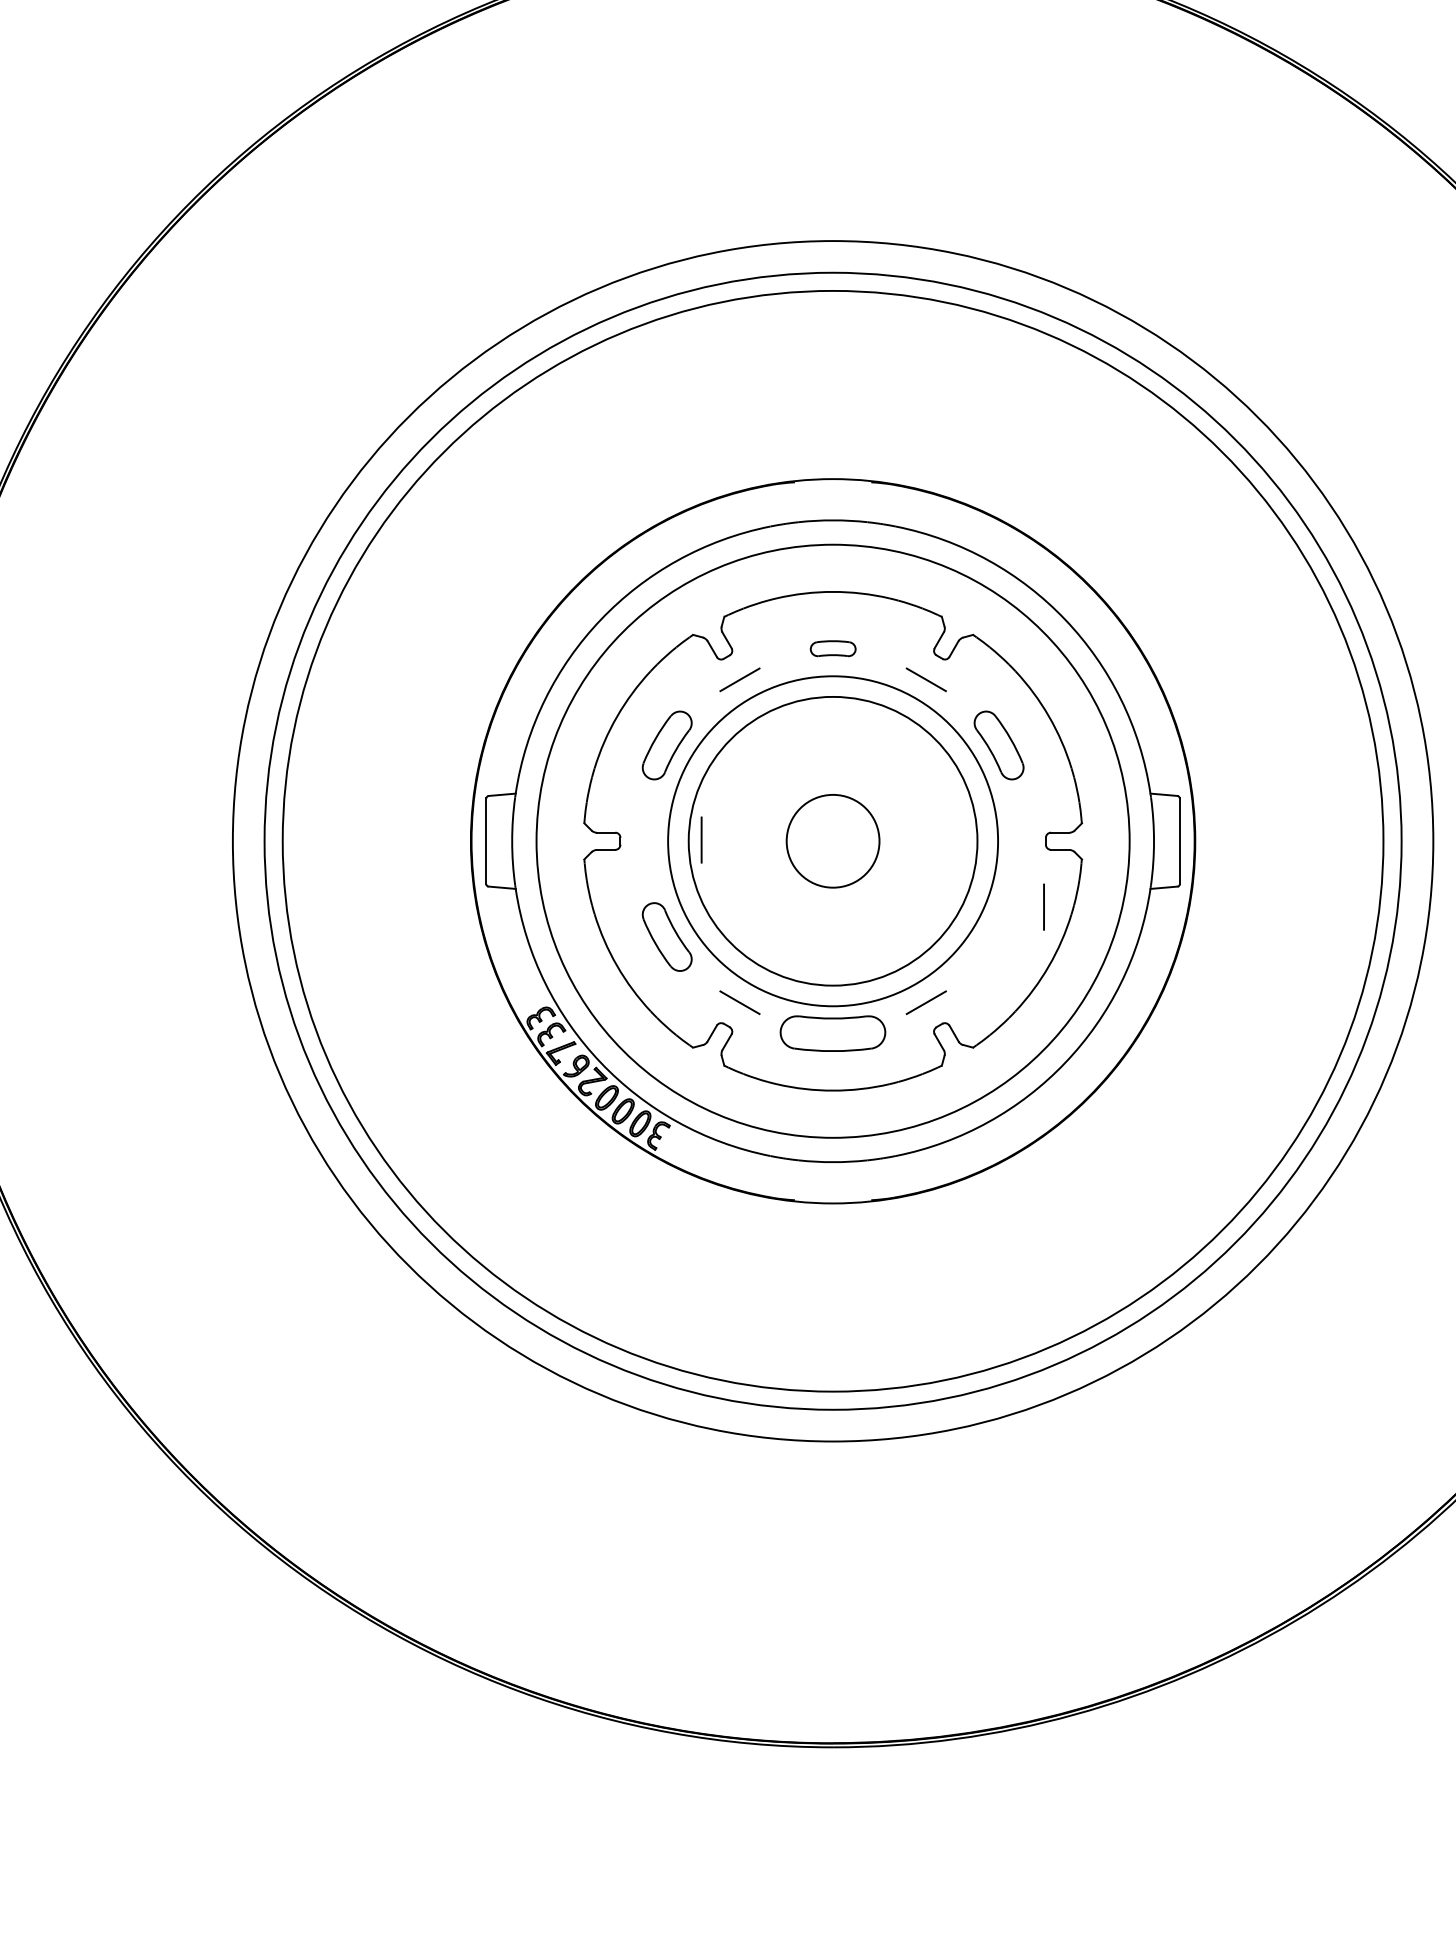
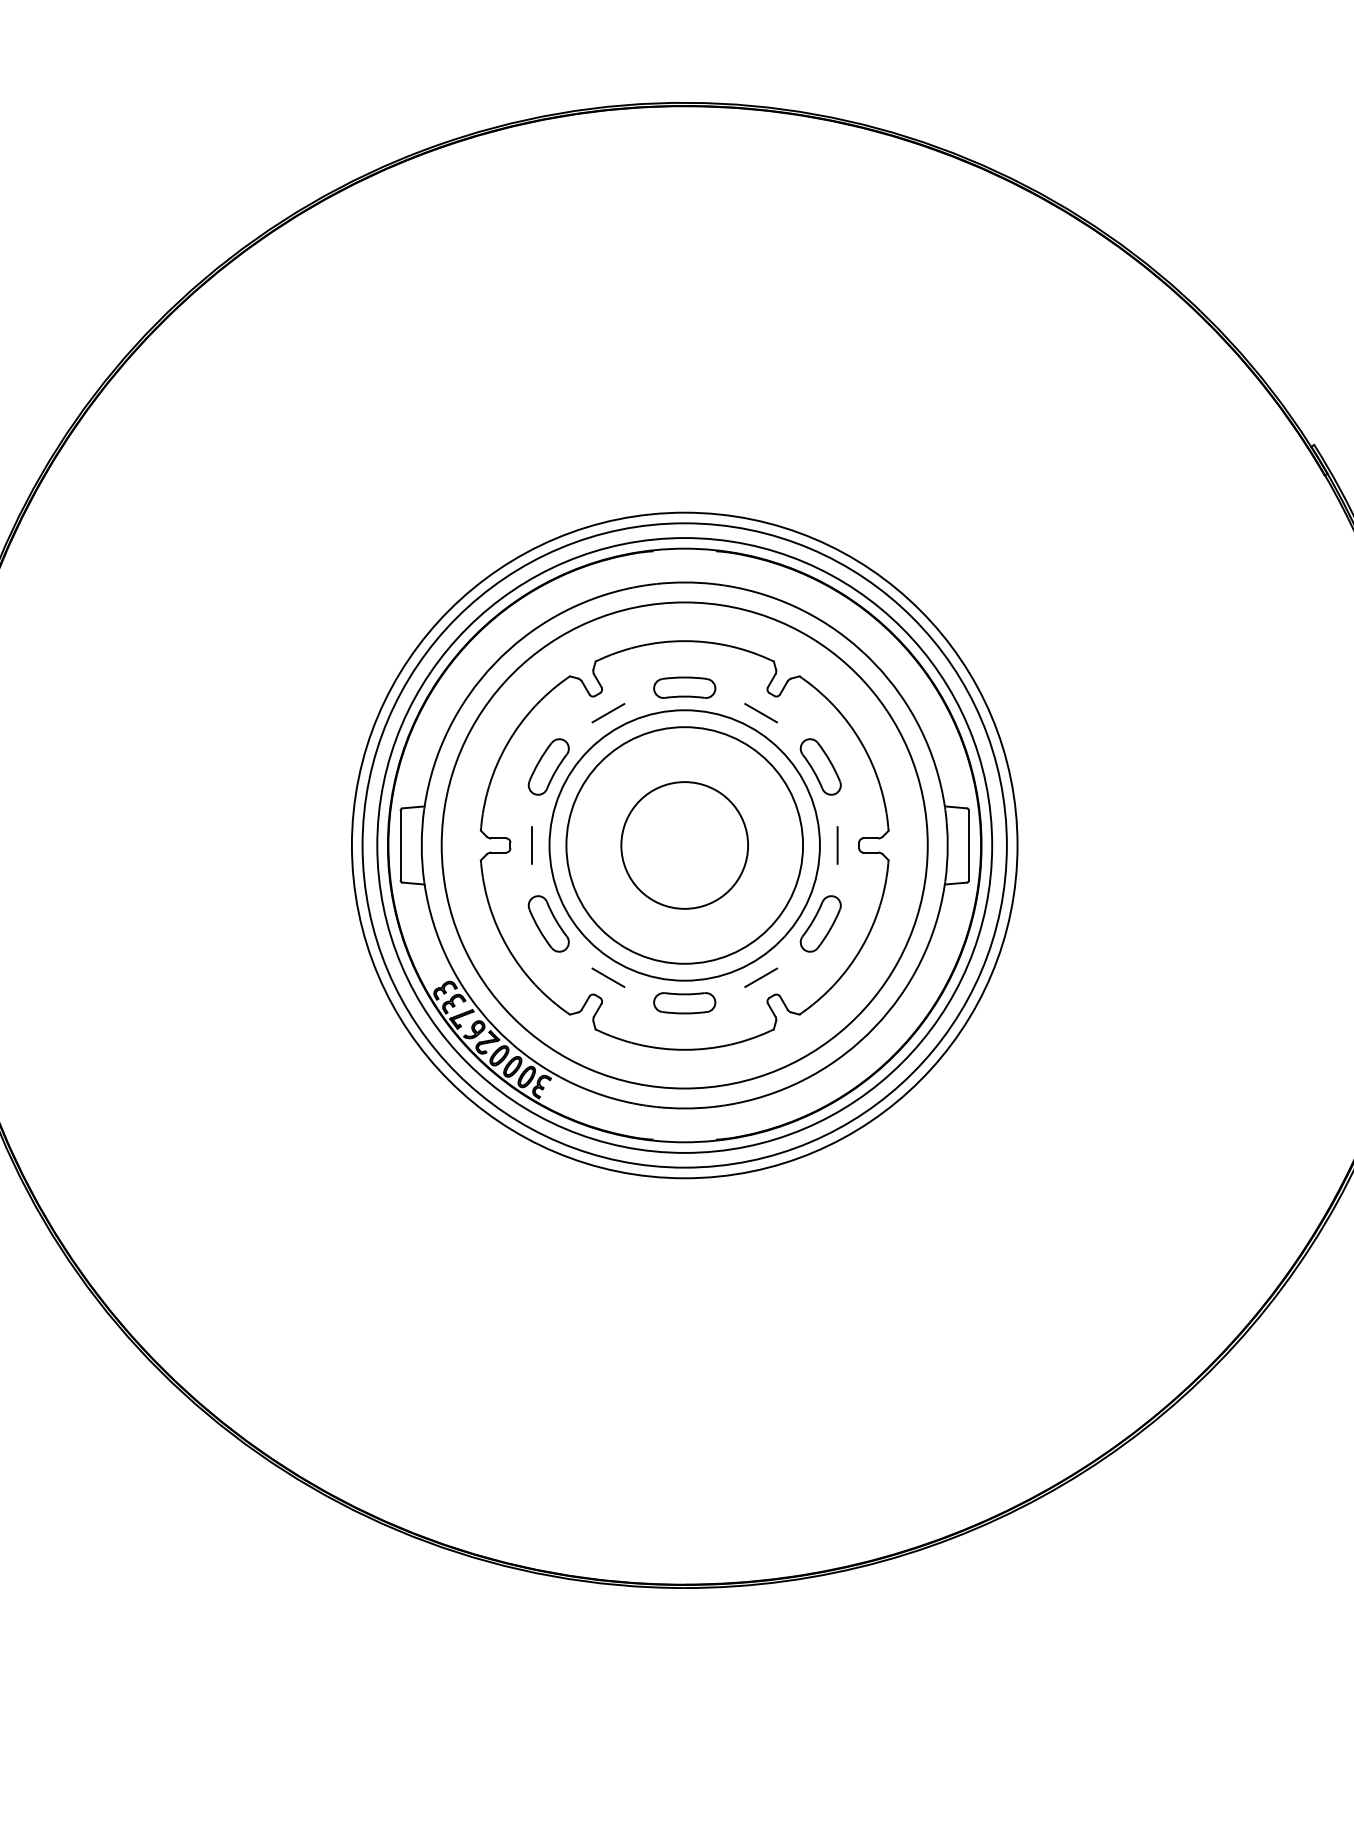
part: (832, 648) -> (684, 687), size x1.67
line: (701, 840) -> (531, 845), moved
circle: (832, 841) -> (684, 845), size x0.62
circle: (832, 841) -> (684, 845), size x0.71
circle: (832, 841) -> (684, 845), size x0.71
circle: (832, 841) -> (684, 845), size x1.67
line: (1043, 907) -> (837, 845), moved
part: (998, 936) -> (820, 923), added
part: (832, 1034) -> (684, 1003), size x0.71

